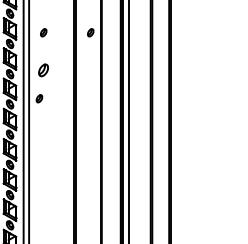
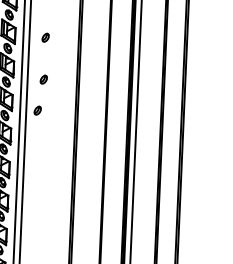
part: (90, 32) -> (97, 39), removed
part: (43, 70) -> (43, 79), size x0.62

